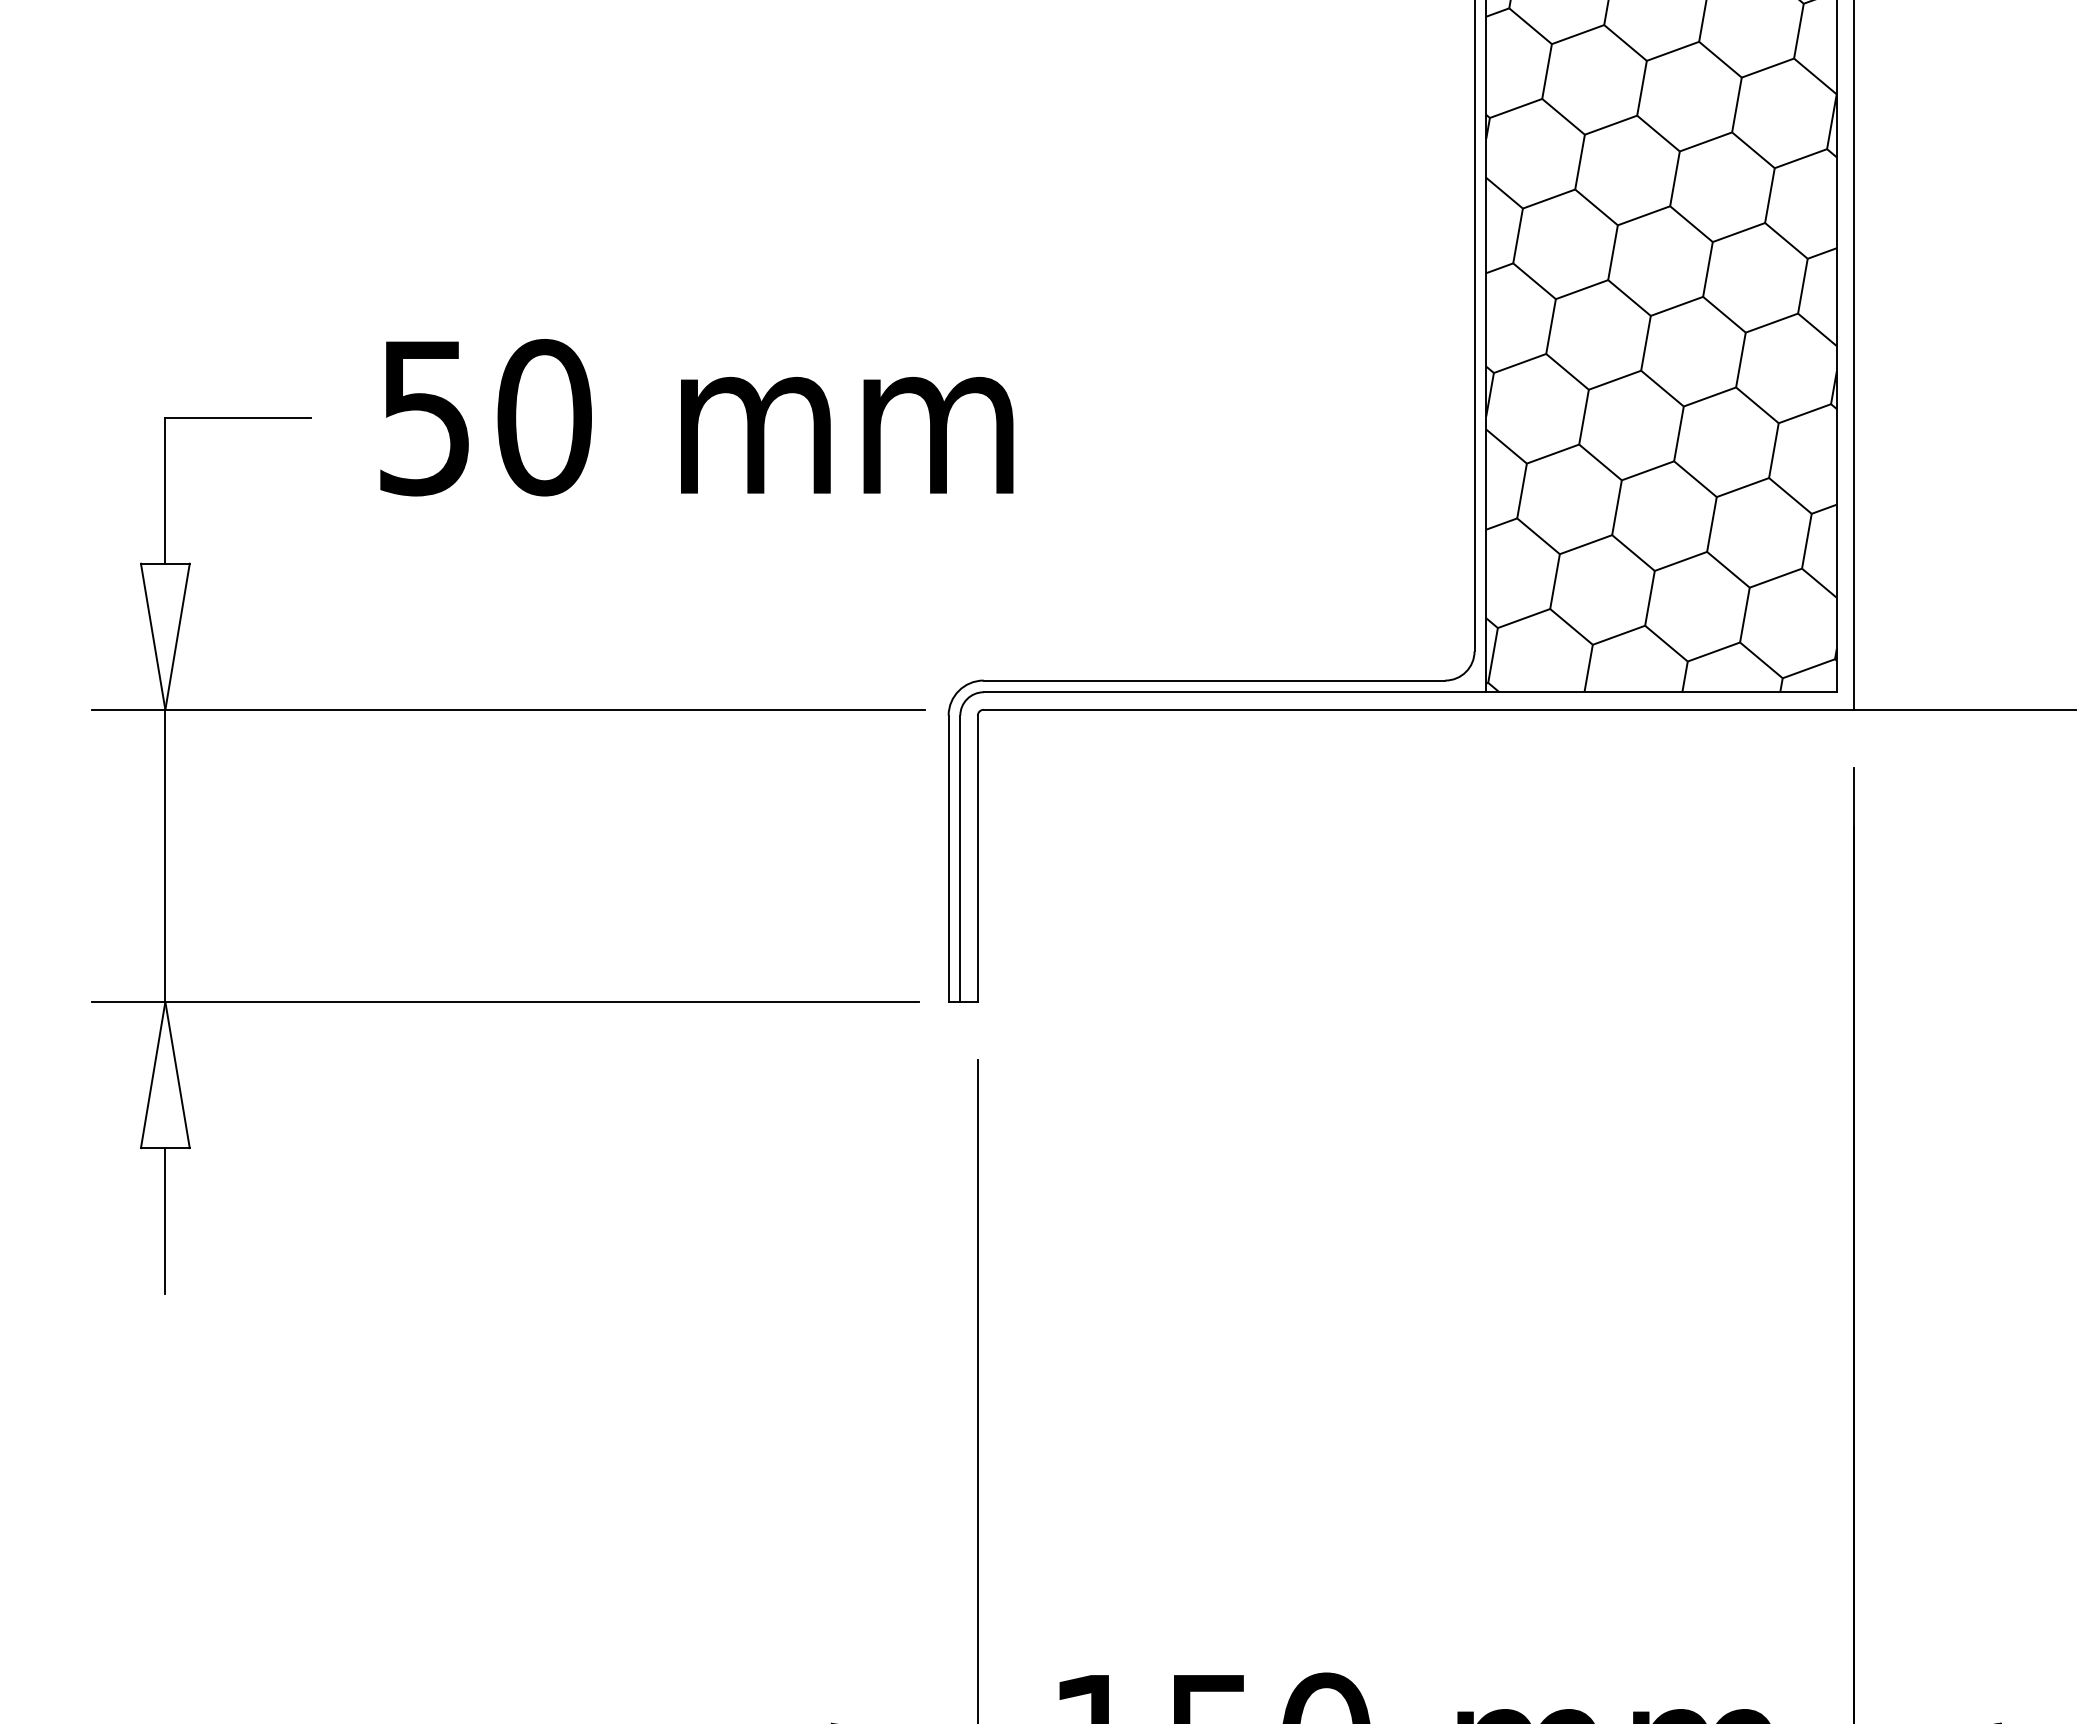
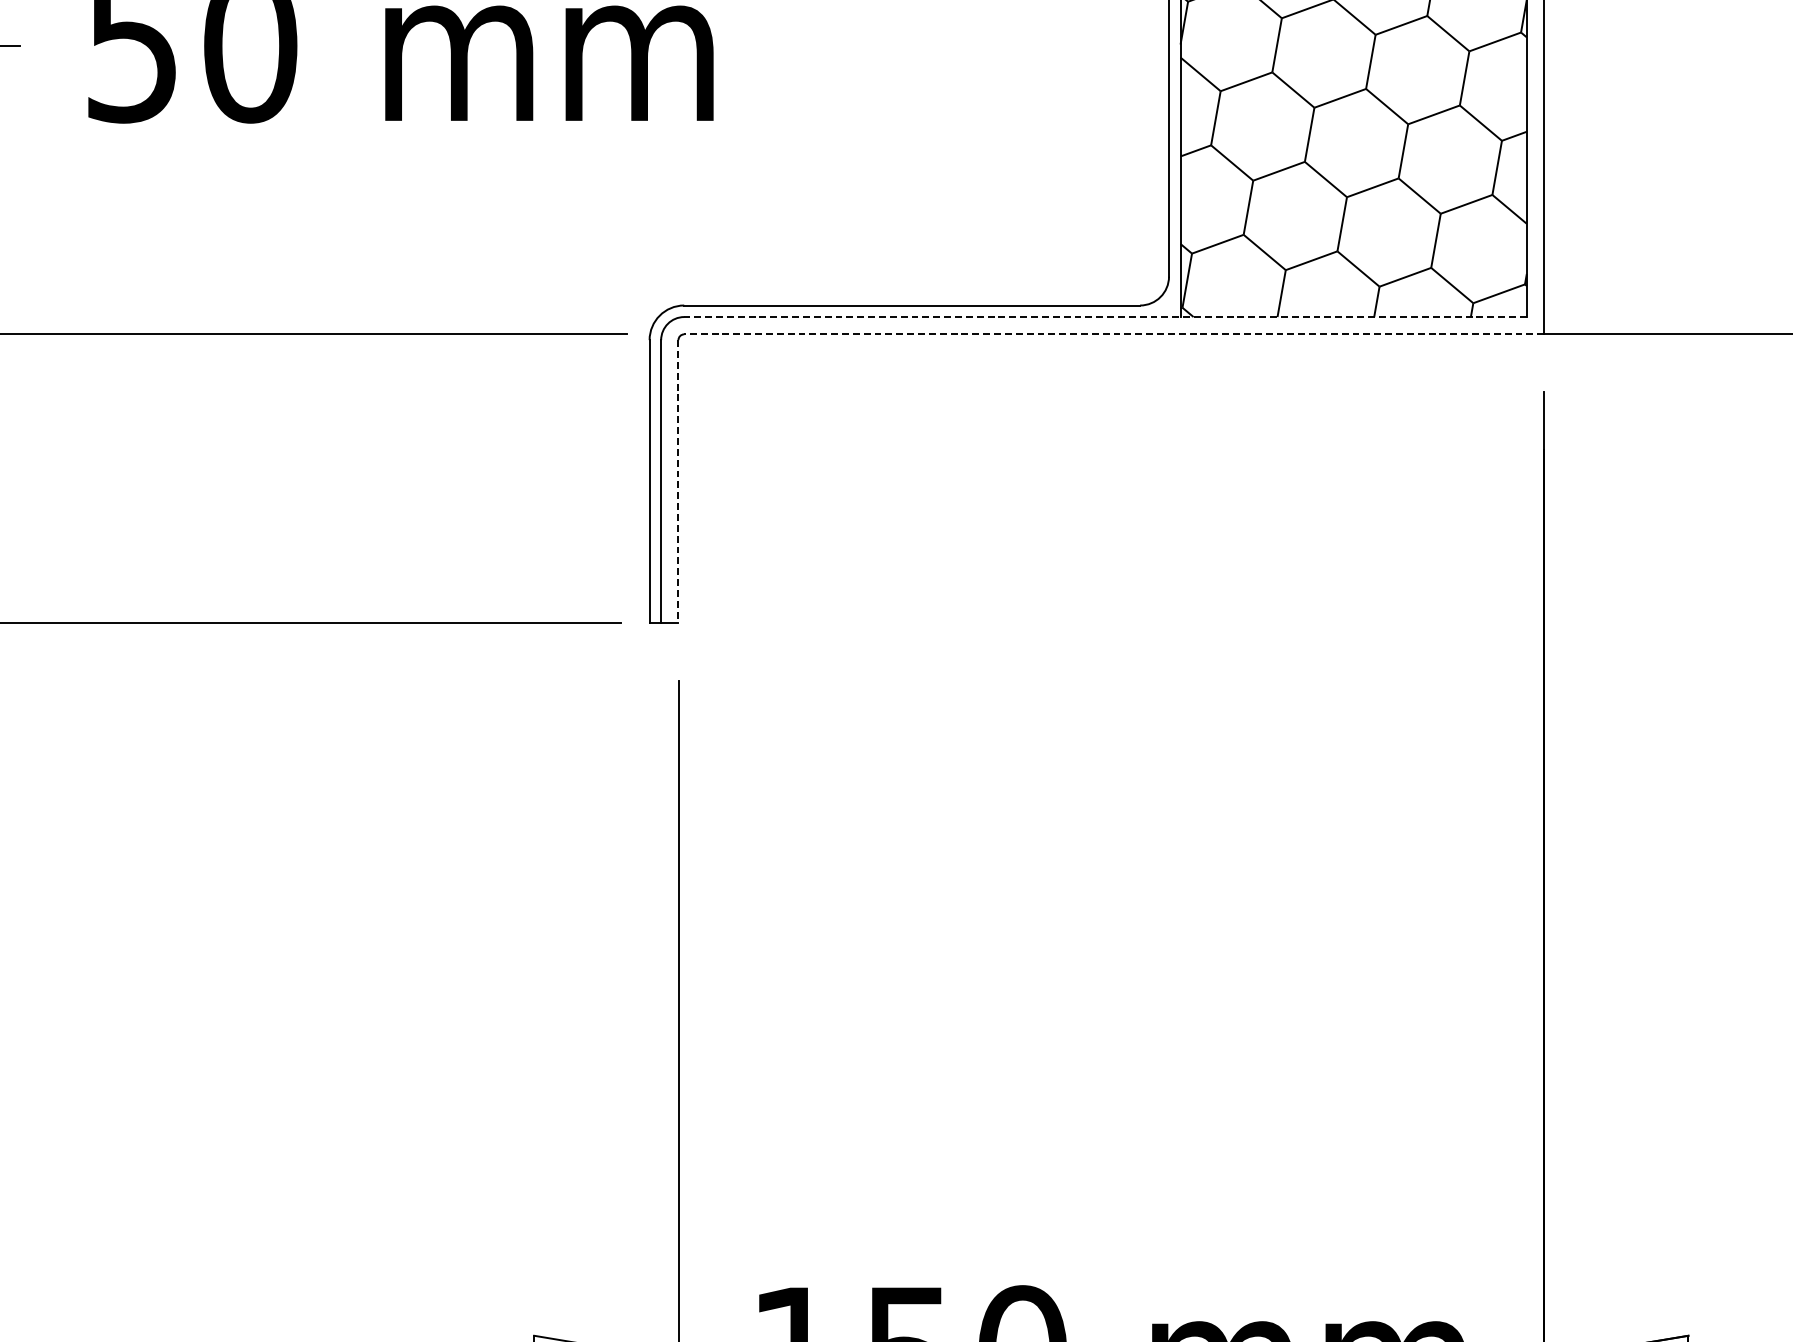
line: (1410, 692) -> (1105, 317), solid -> dashed
line: (1418, 709) -> (1113, 334), solid -> dashed
line: (977, 859) -> (678, 482), solid -> dashed

